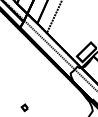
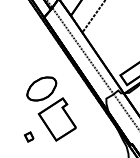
part: (35, 86) -> (50, 108), added

